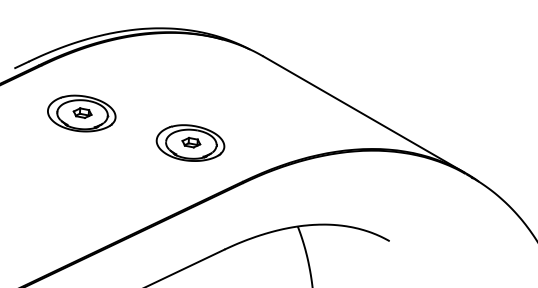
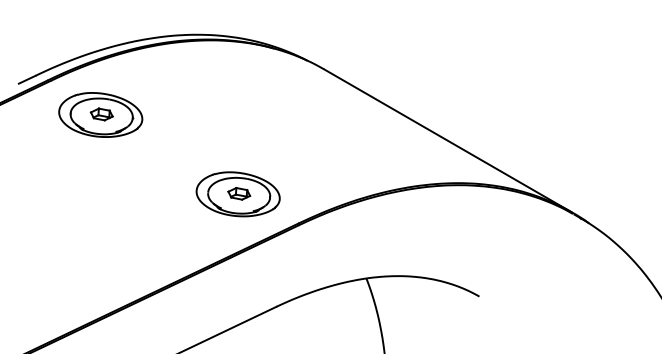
part: (81, 113) -> (100, 114), moved
part: (190, 142) -> (238, 193), moved

